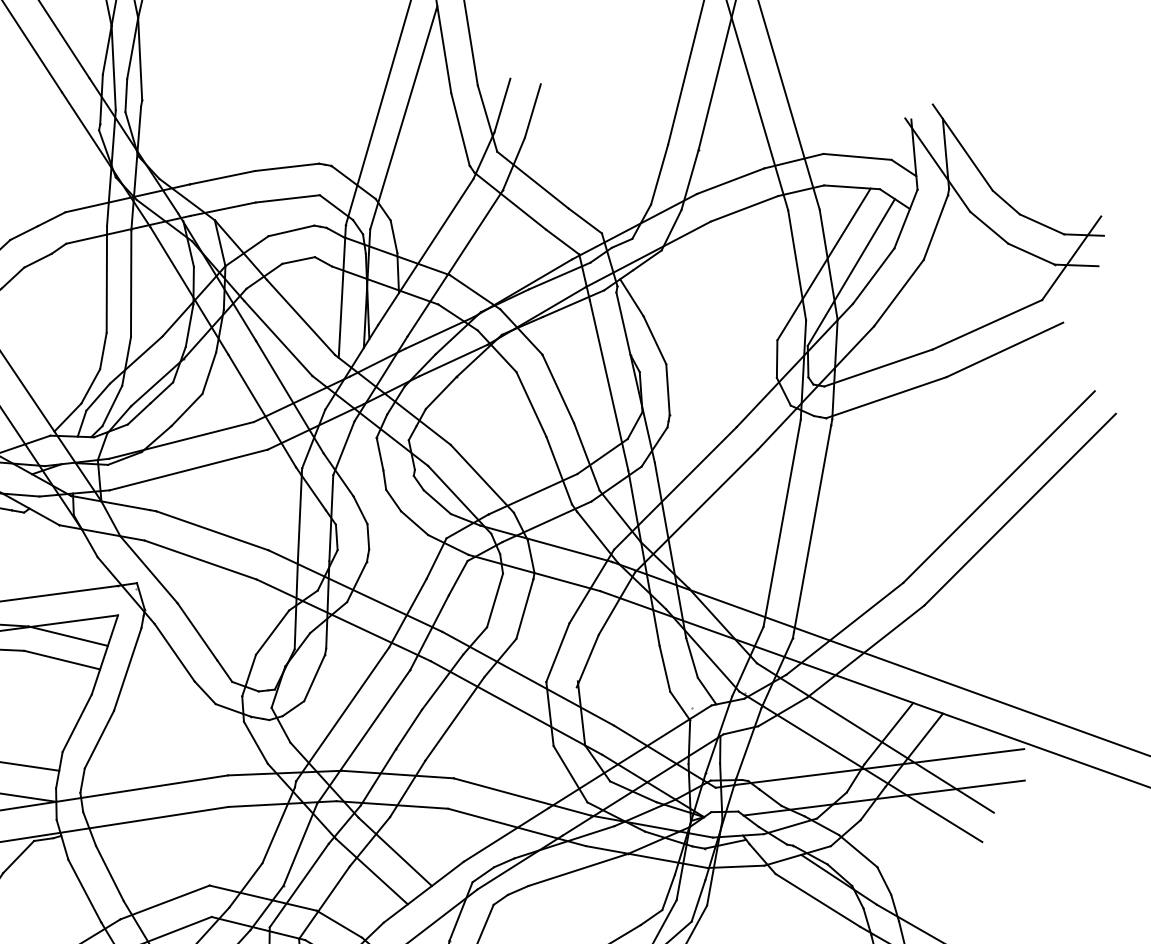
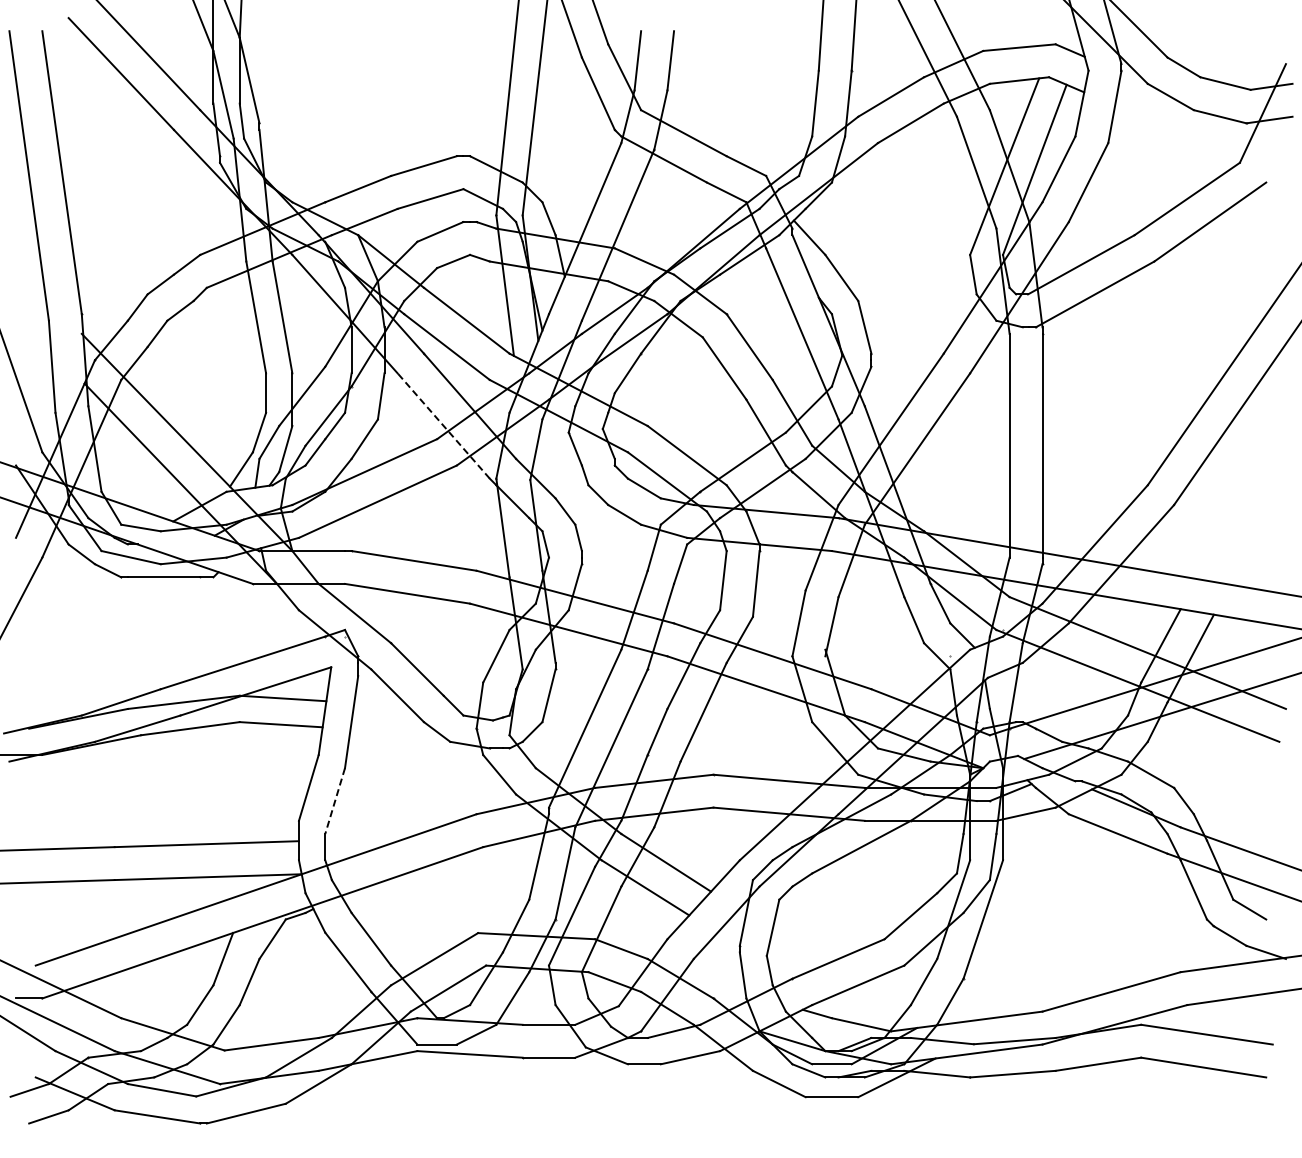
line: (261, 411) -> (443, 426), solid -> dashed
line: (99, 740) -> (335, 801), solid -> dashed

